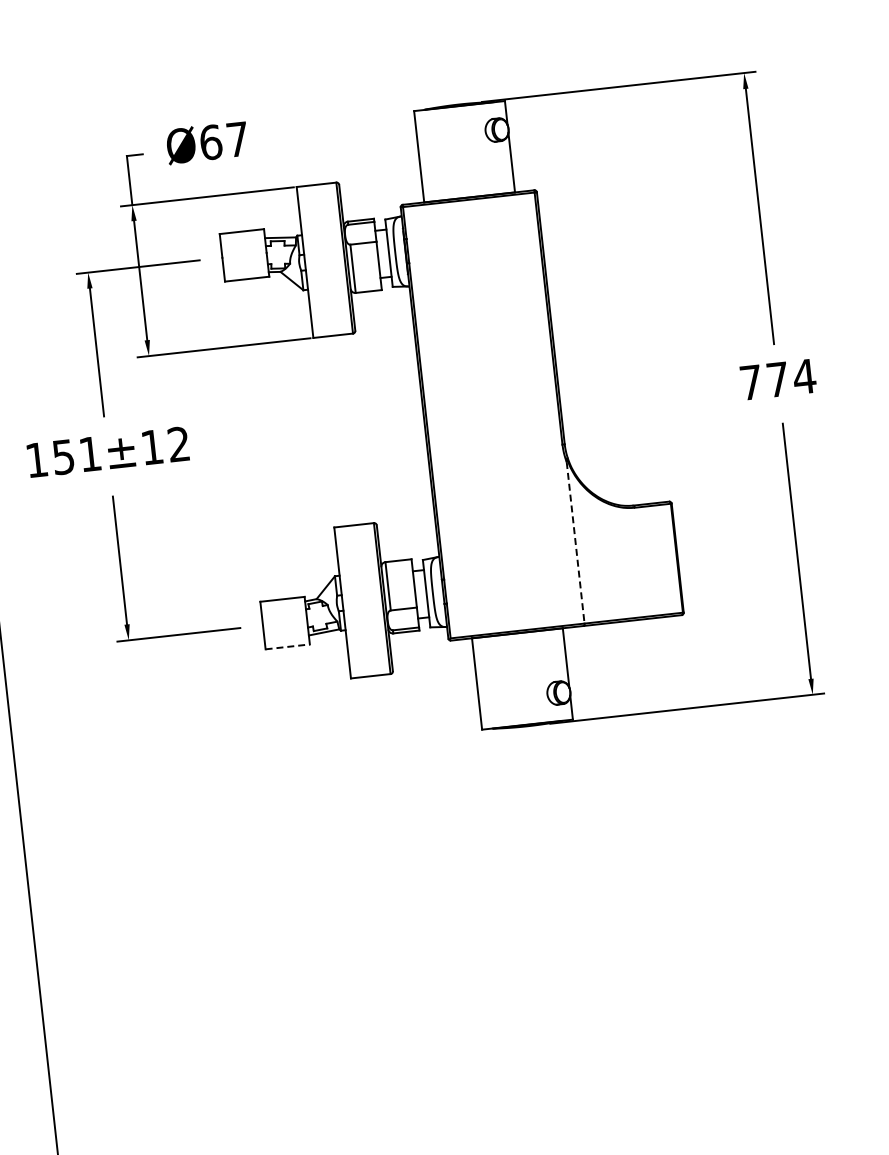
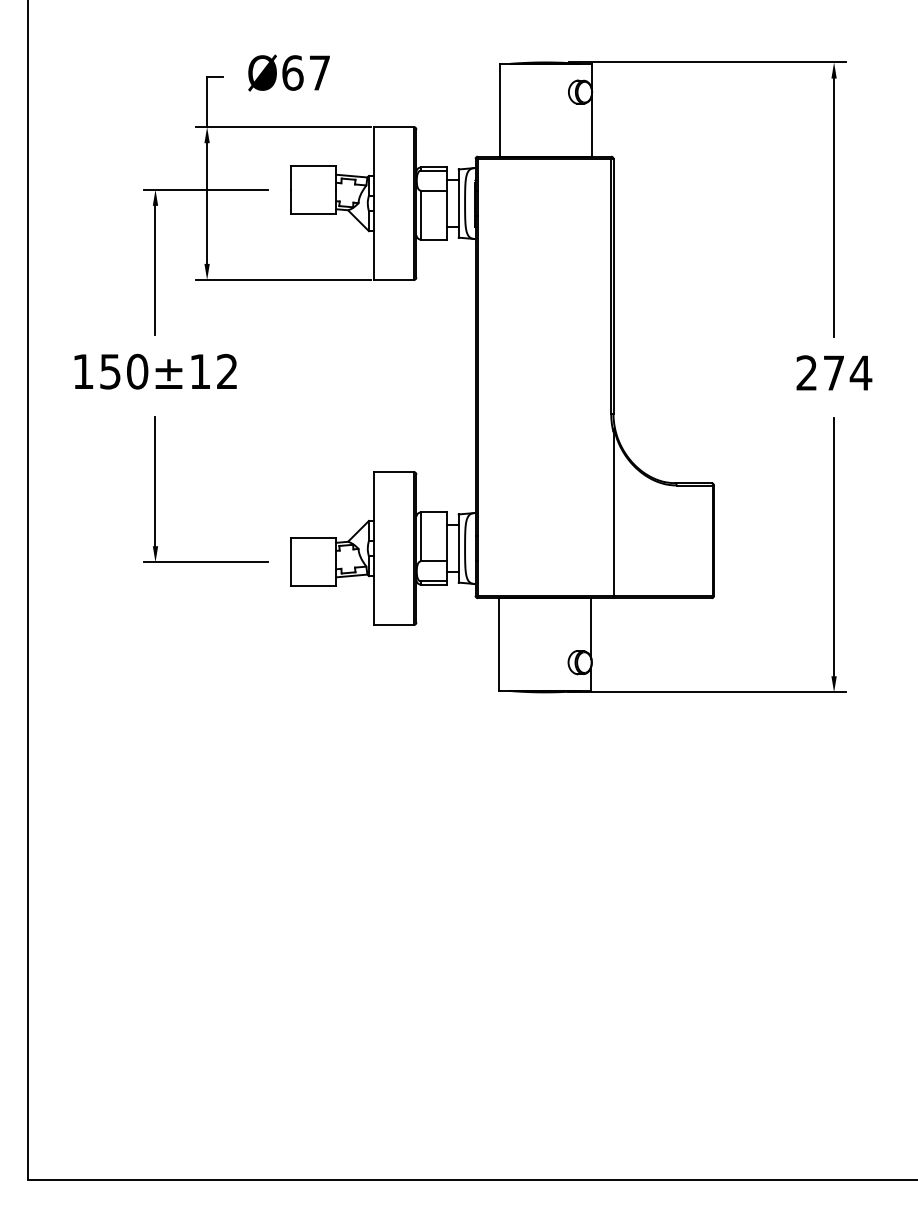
text: (750, 382) -> (806, 372), 774 -> 274
text: (90, 453) -> (137, 371), 151±12 -> 150±12
line: (575, 543) -> (613, 514), dashed -> solid
line: (288, 646) -> (314, 586), dashed -> solid

